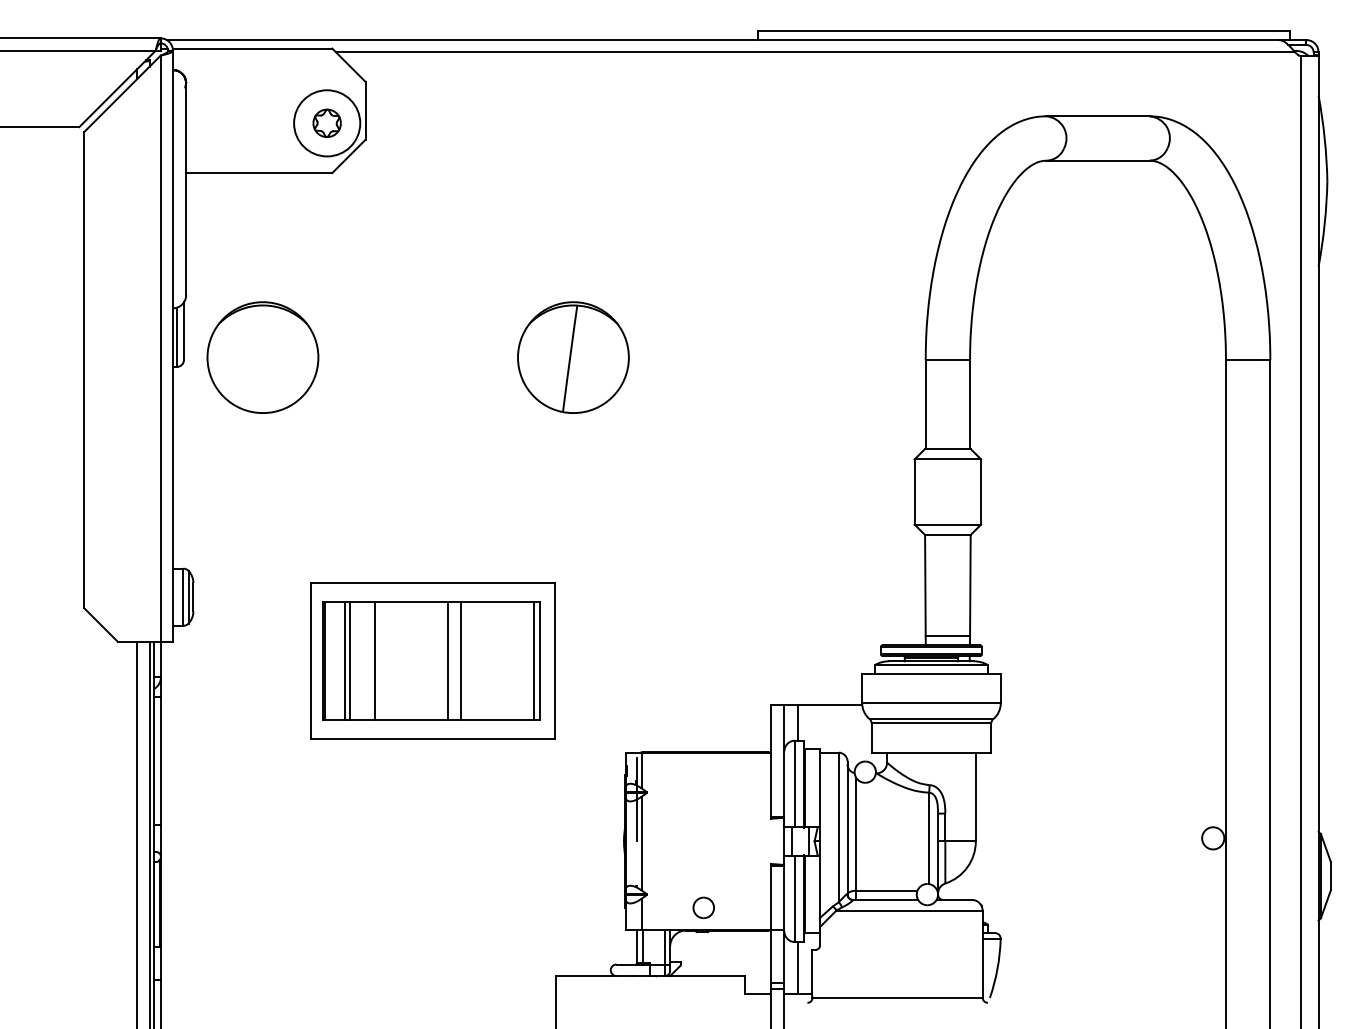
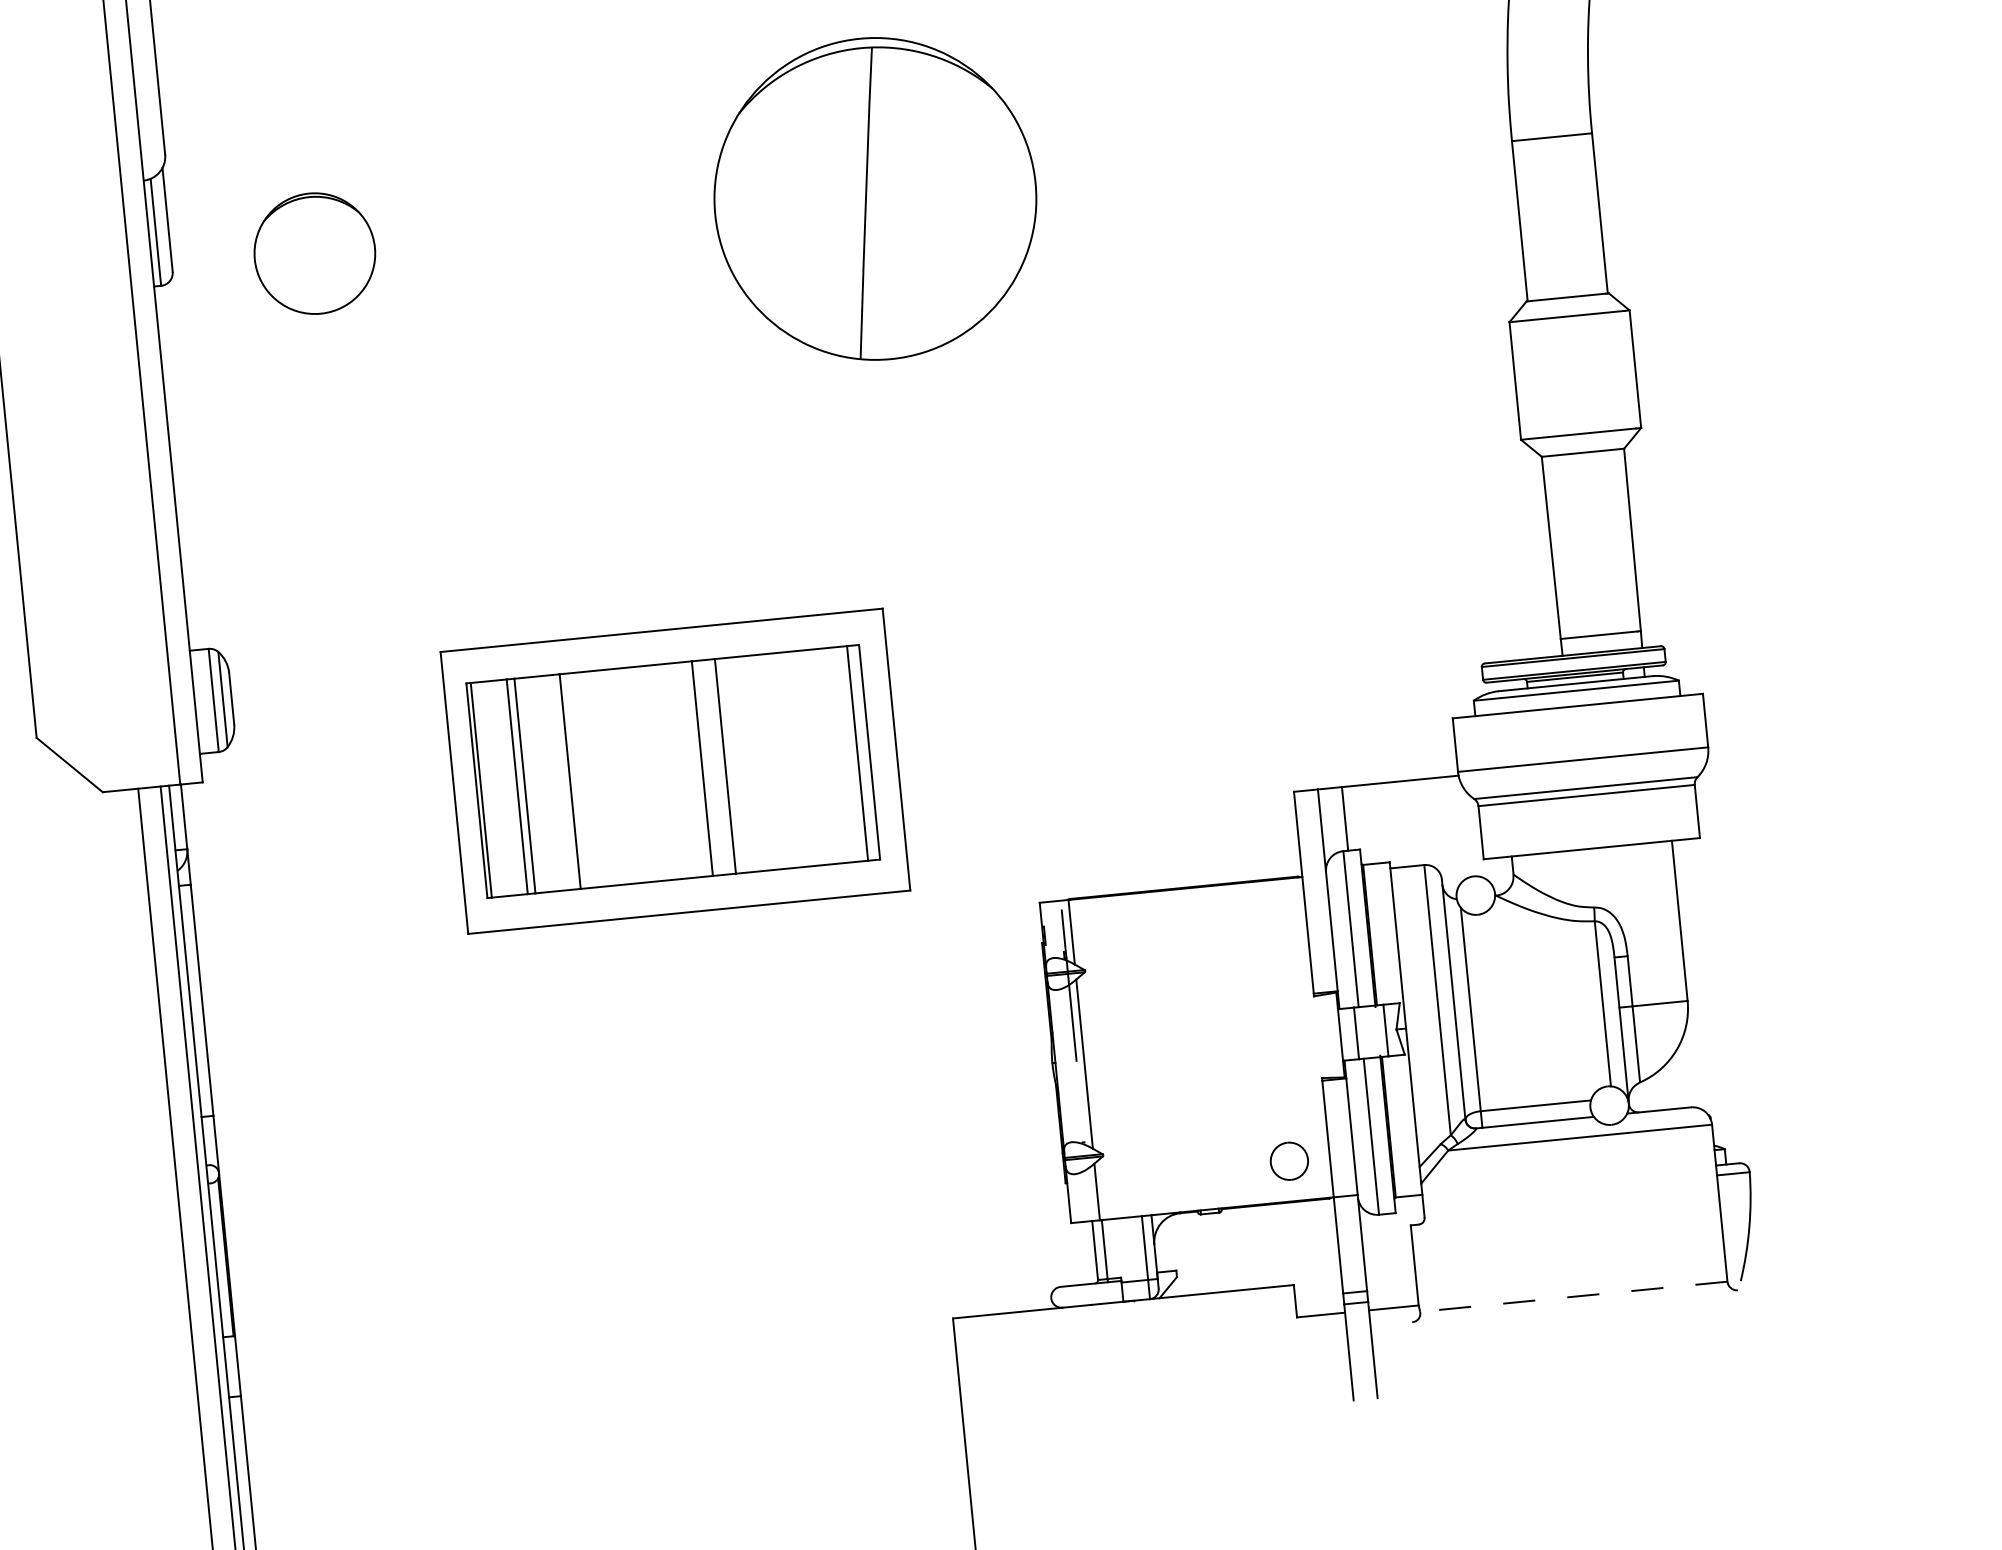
part: (262, 357) -> (314, 253), size x0.6
part: (573, 357) -> (875, 198), size x1.6
part: (703, 907) -> (1288, 1160), moved
line: (797, 967) -> (1387, 1260), removed
line: (896, 997) -> (1572, 1296), solid -> dashed

